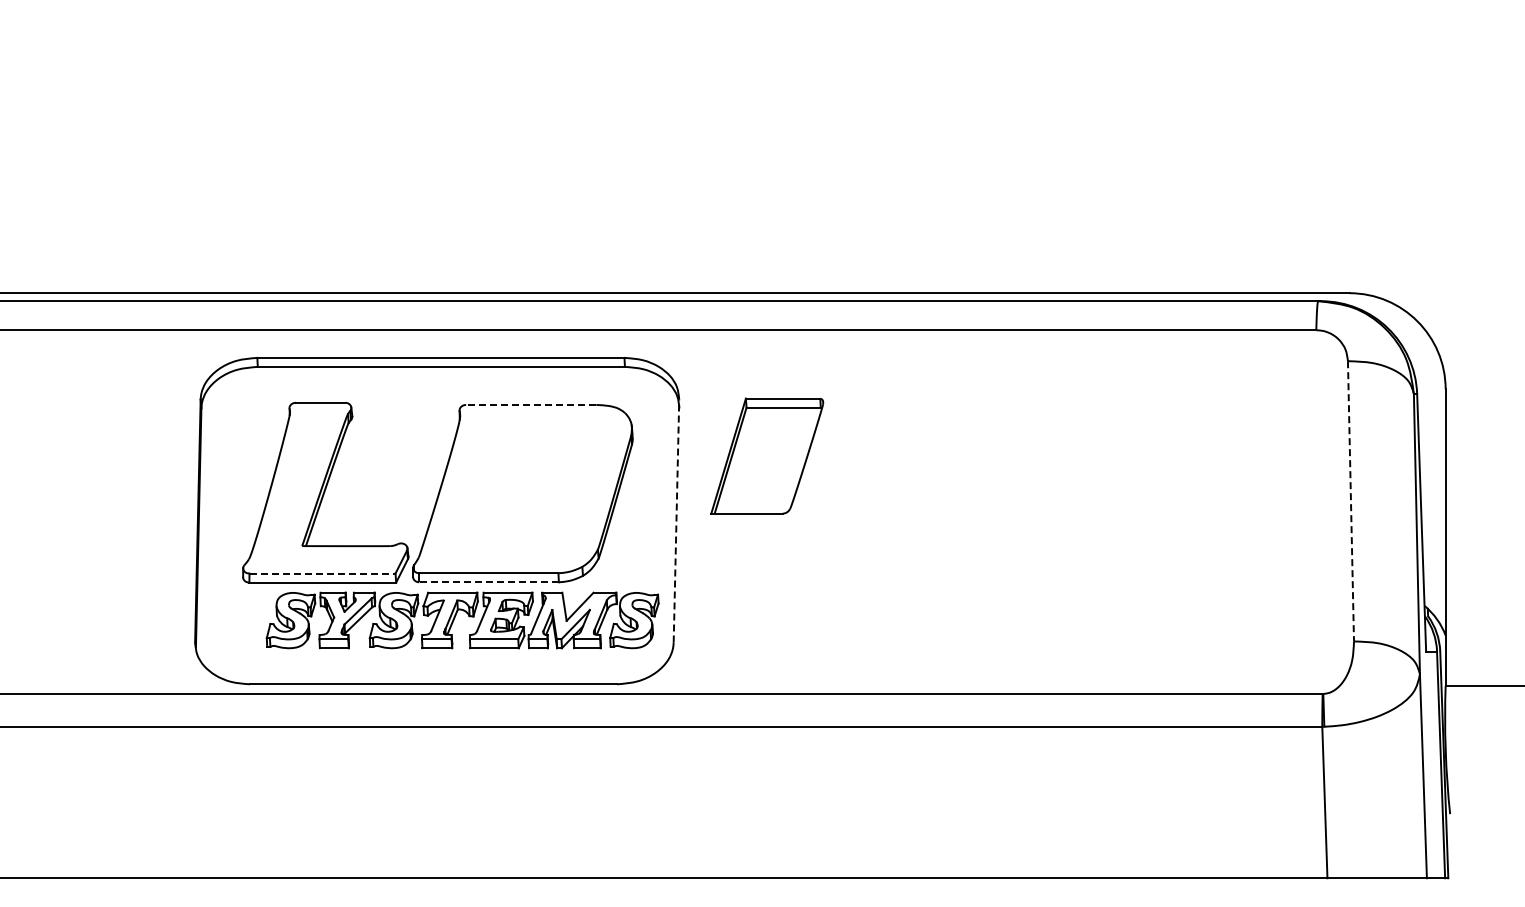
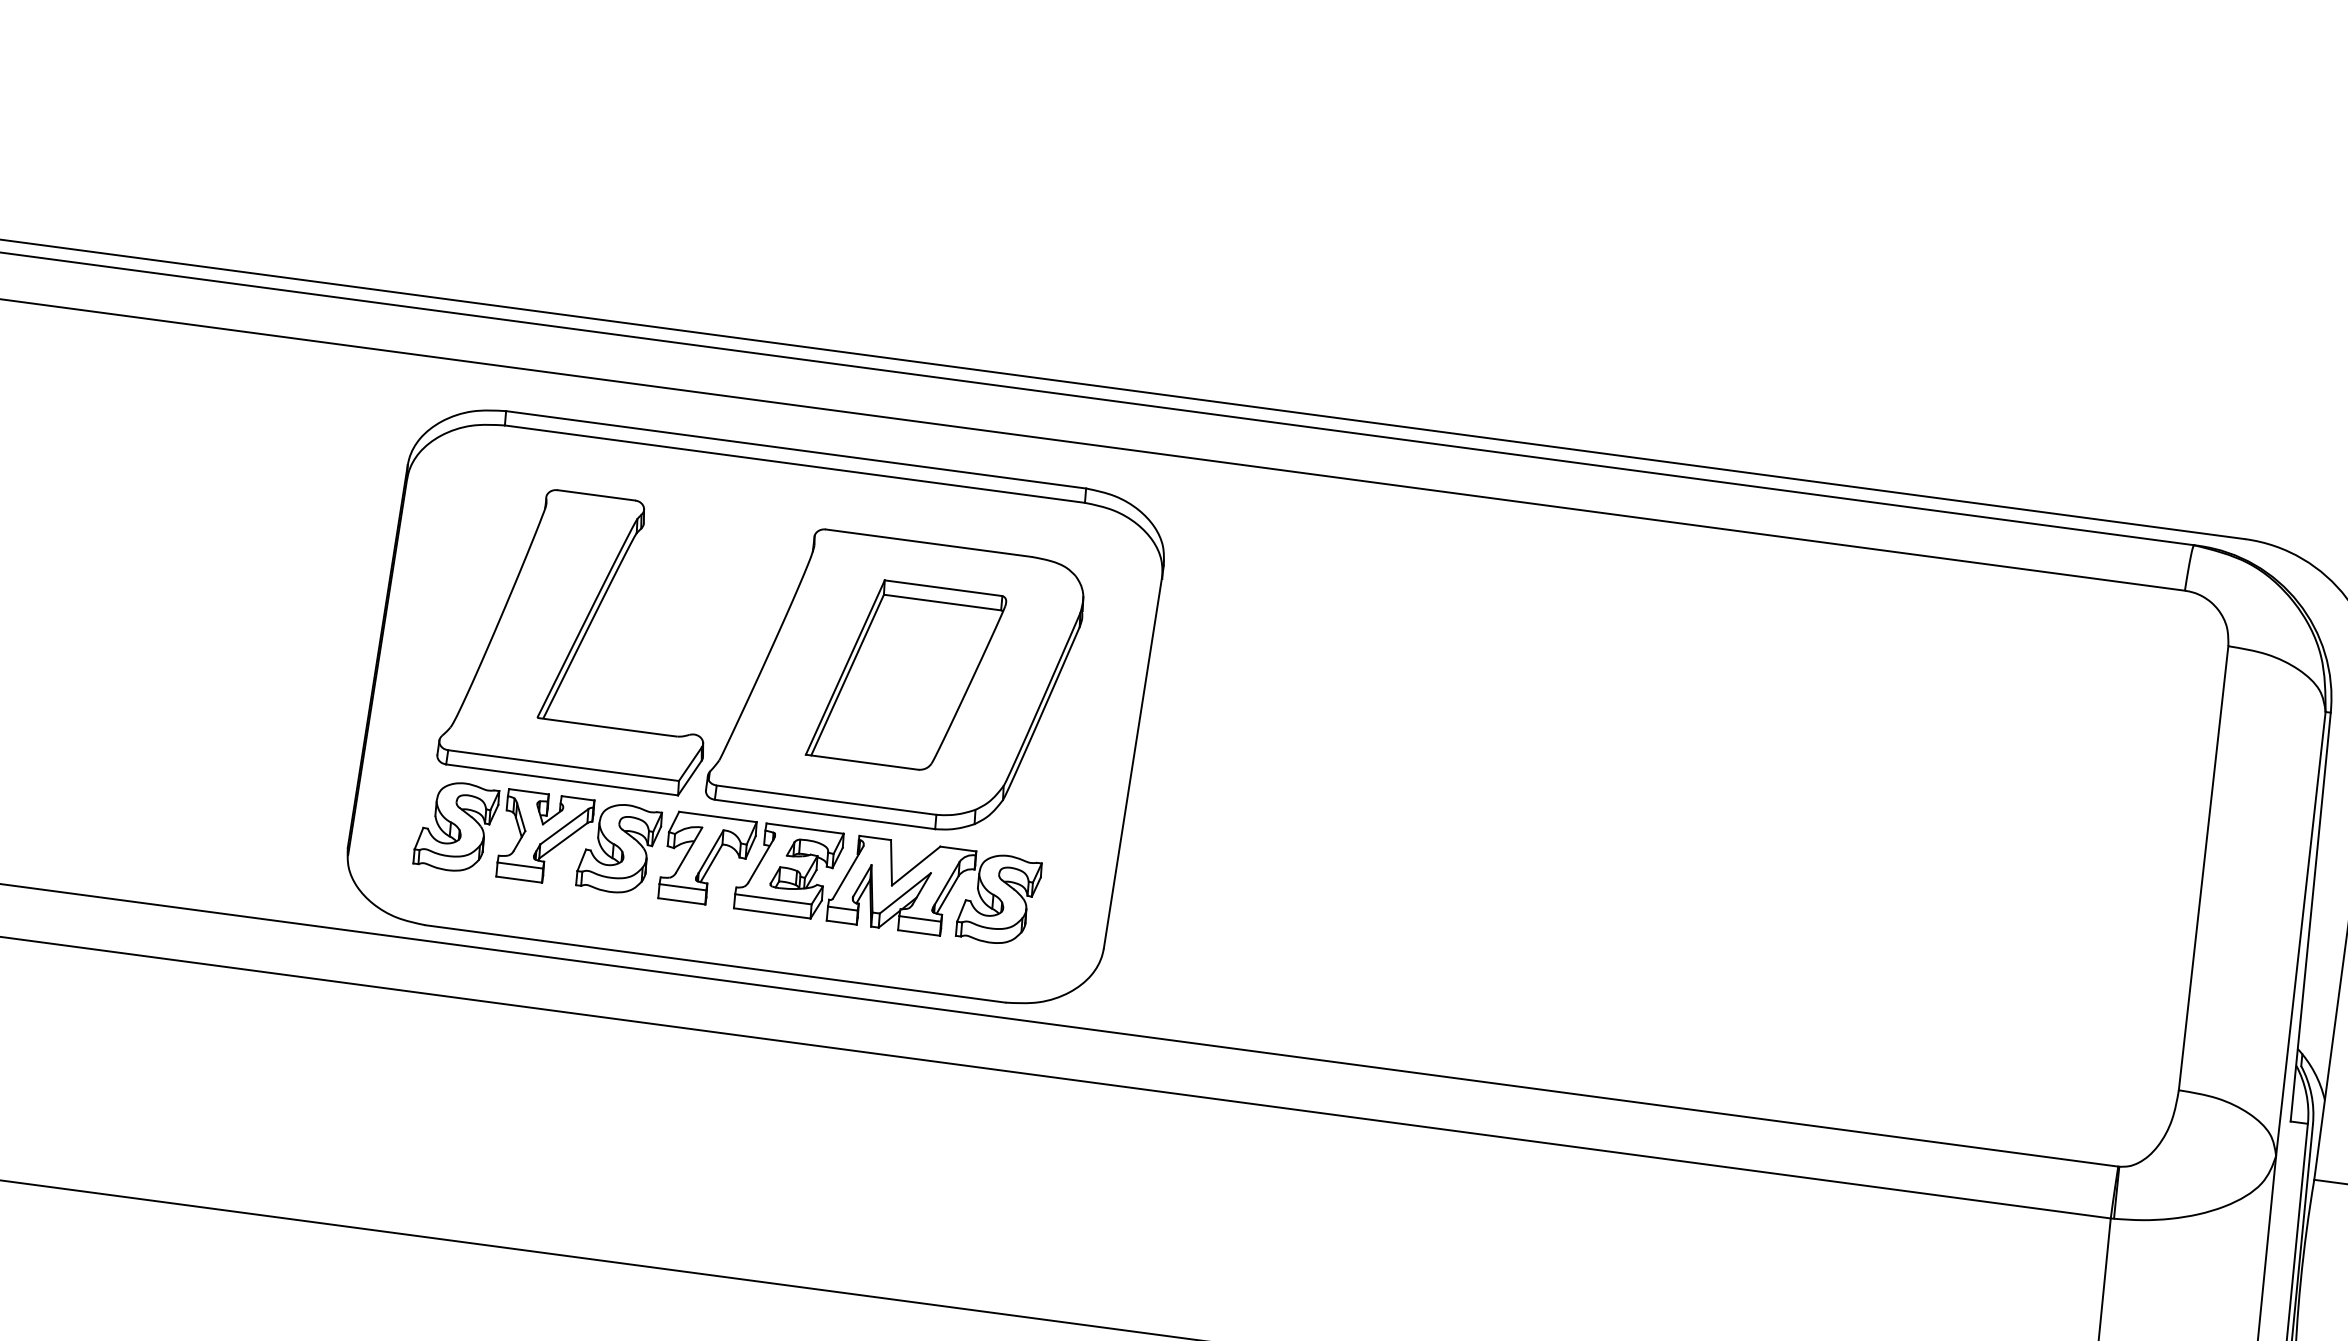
line: (530, 404) -> (927, 542), dashed -> solid
part: (767, 455) -> (906, 674), moved
line: (1350, 501) -> (2202, 868), dashed -> solid
line: (676, 520) -> (1134, 756), dashed -> solid
line: (323, 573) -> (565, 765), dashed -> solid
line: (489, 582) -> (825, 814), dashed -> solid
part: (468, 616) -> (737, 857), moved

